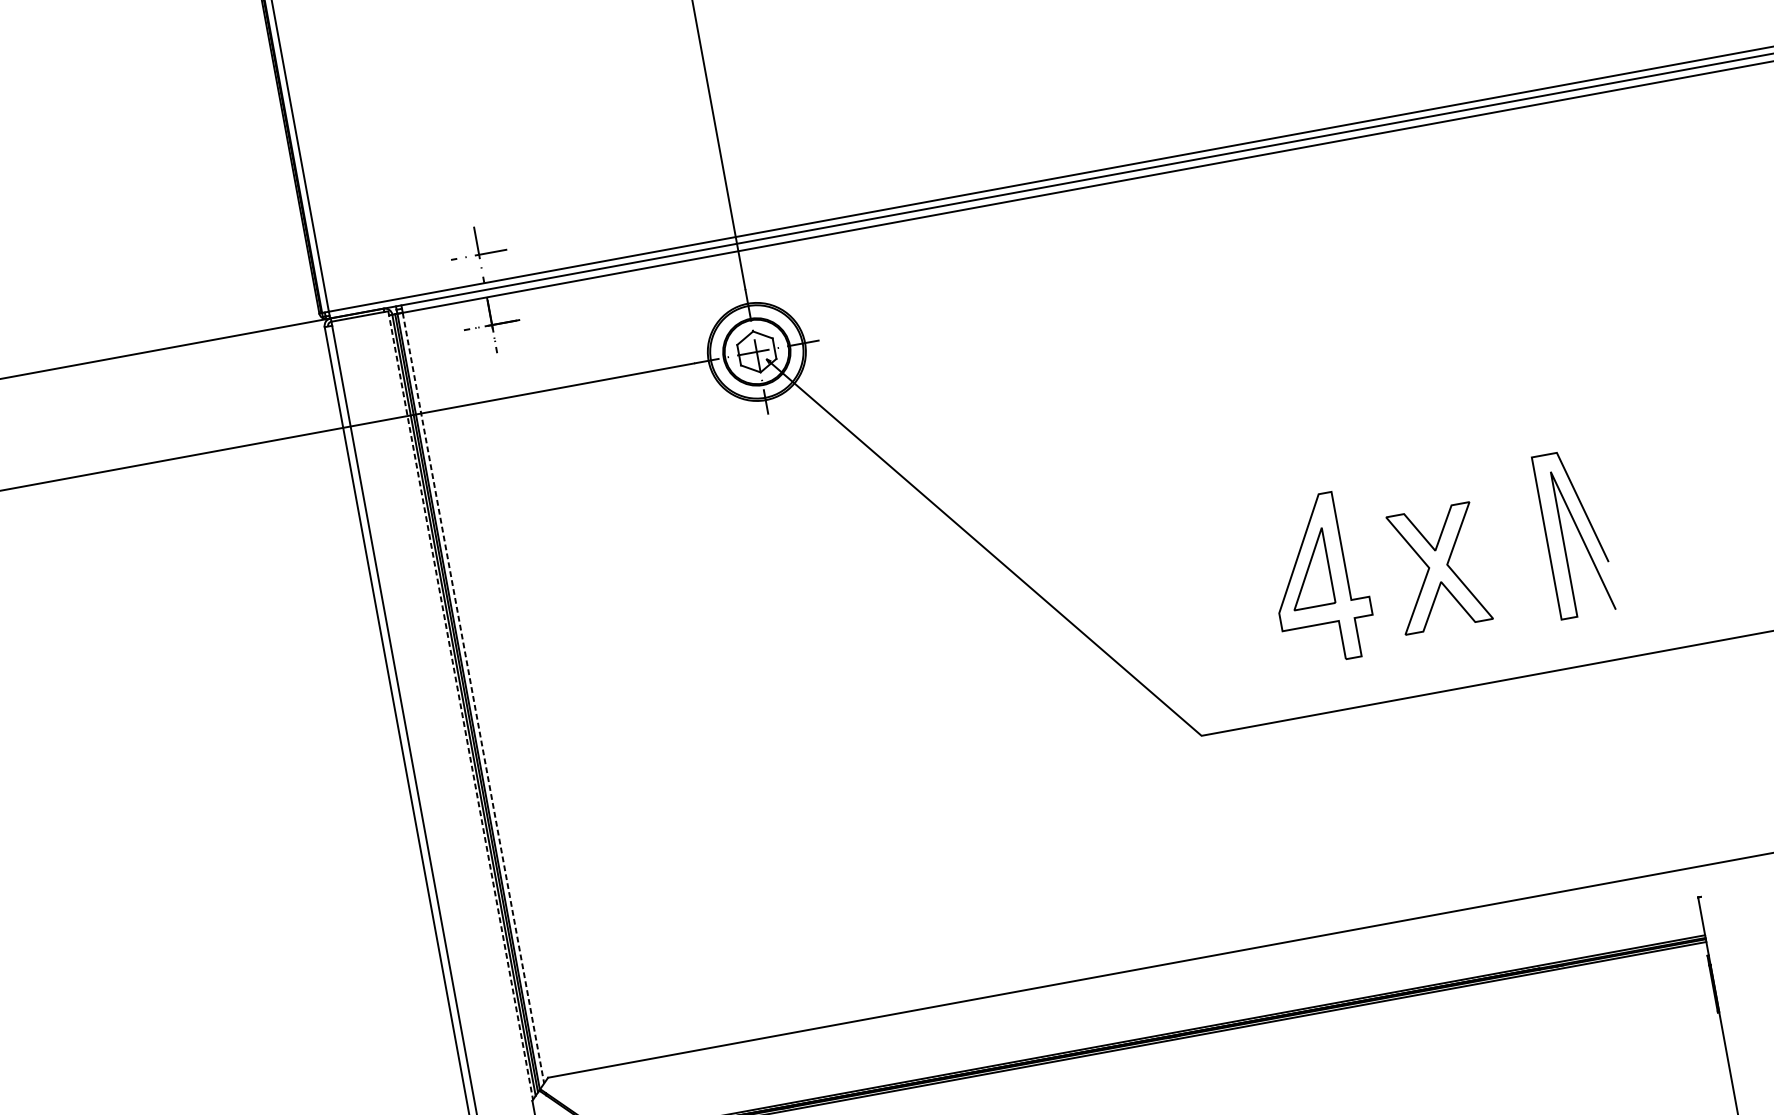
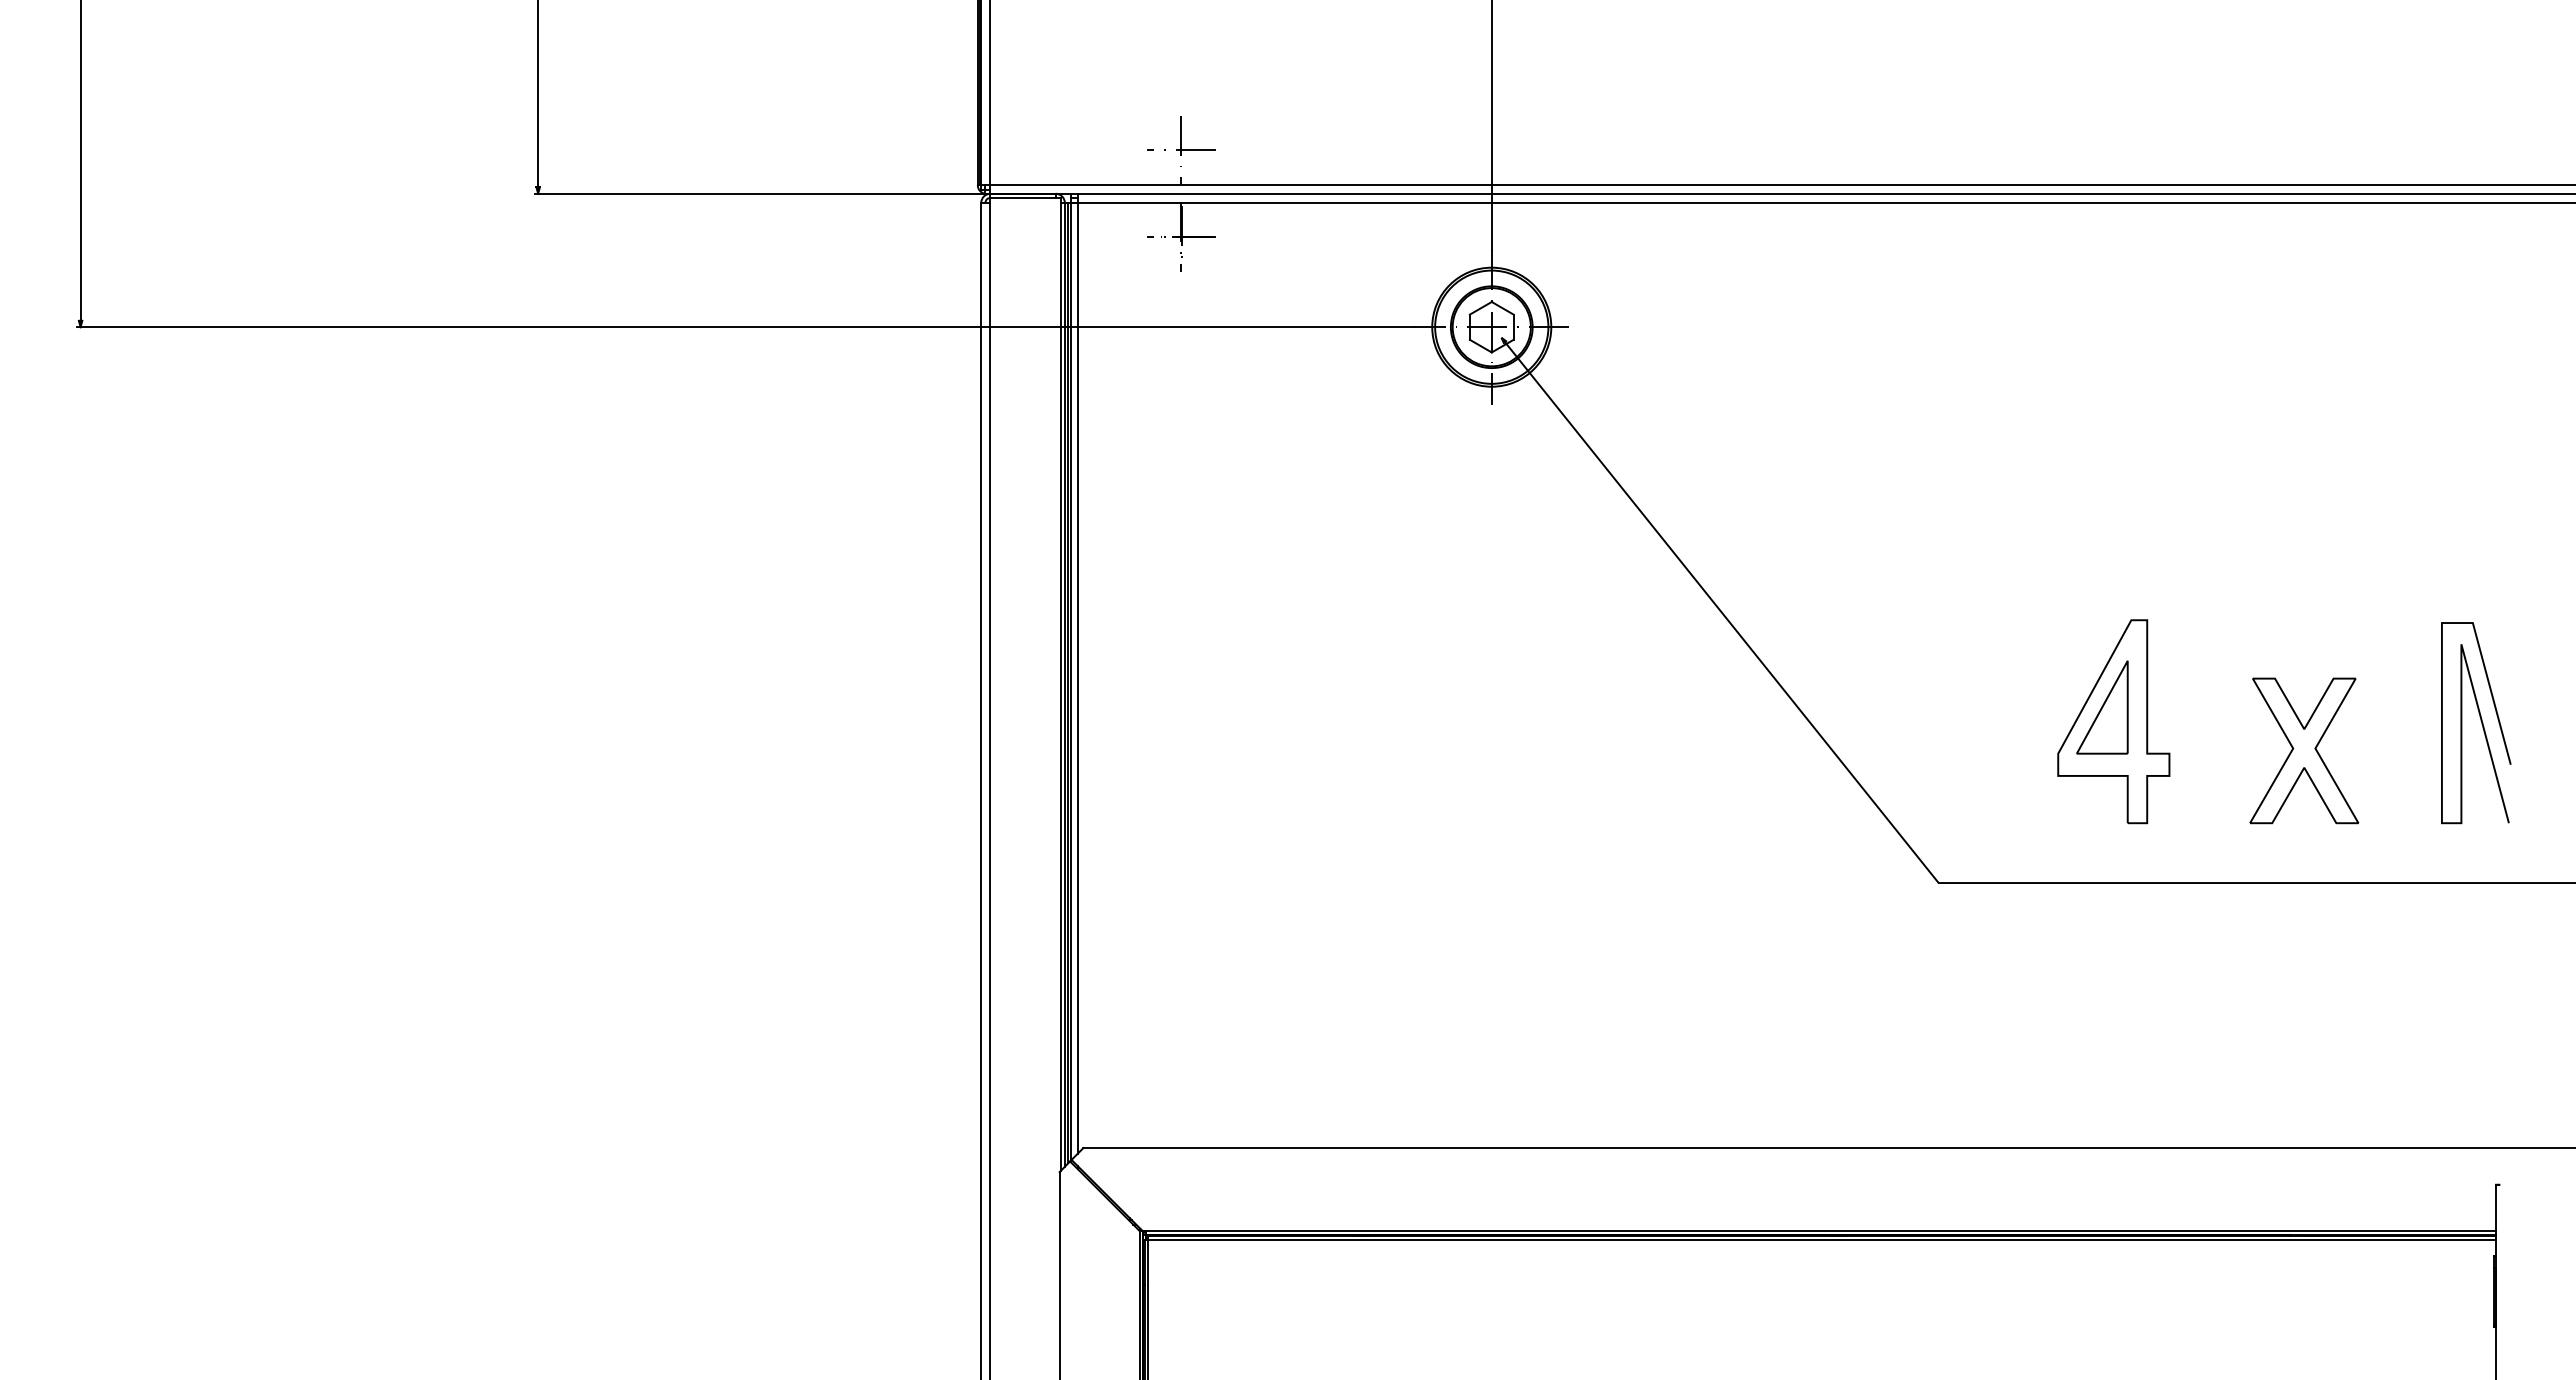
curve: (1577, 530) -> (2480, 720), moved
part: (1438, 567) -> (2304, 750), moved
line: (473, 698) -> (1077, 678), dashed -> solid
line: (460, 705) -> (1060, 684), dashed -> solid

